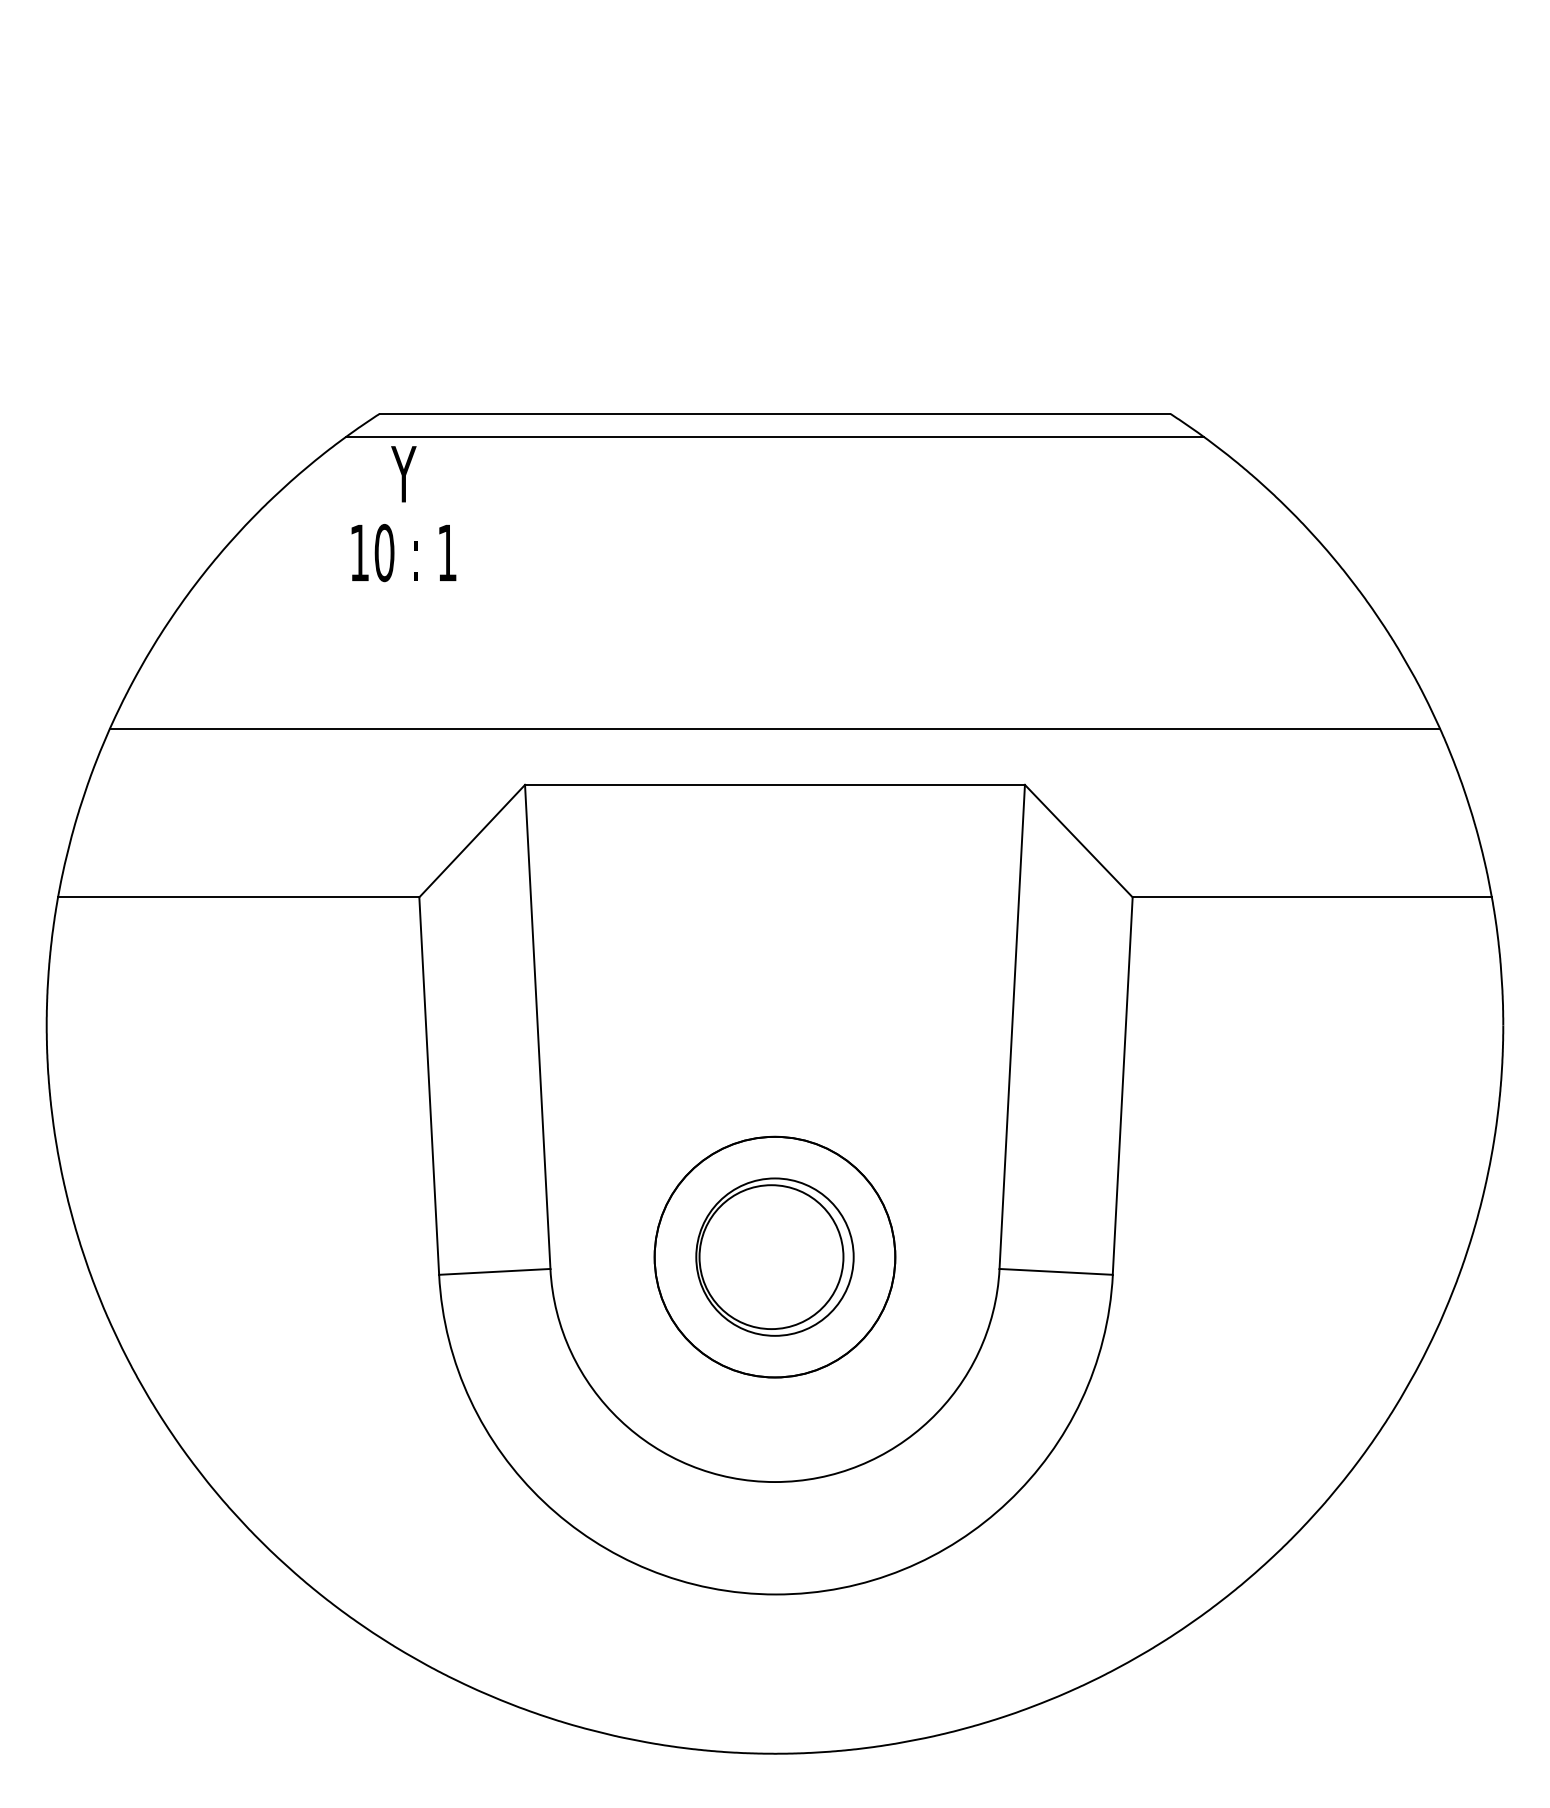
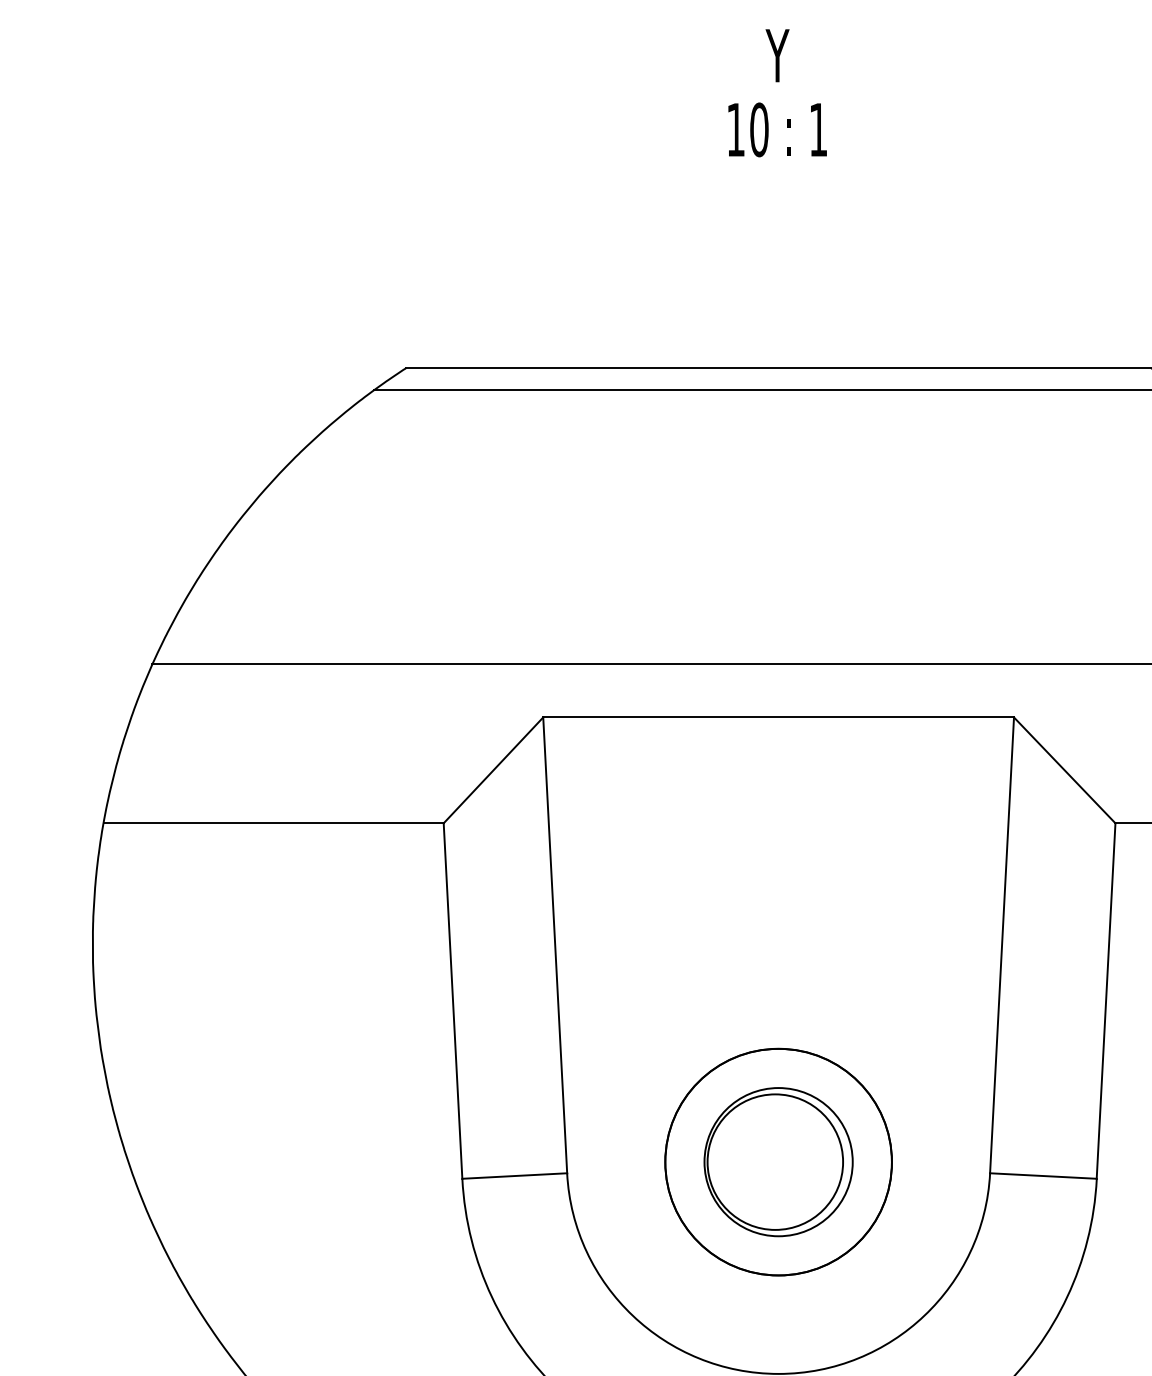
text: (403, 514) -> (777, 93), moved

